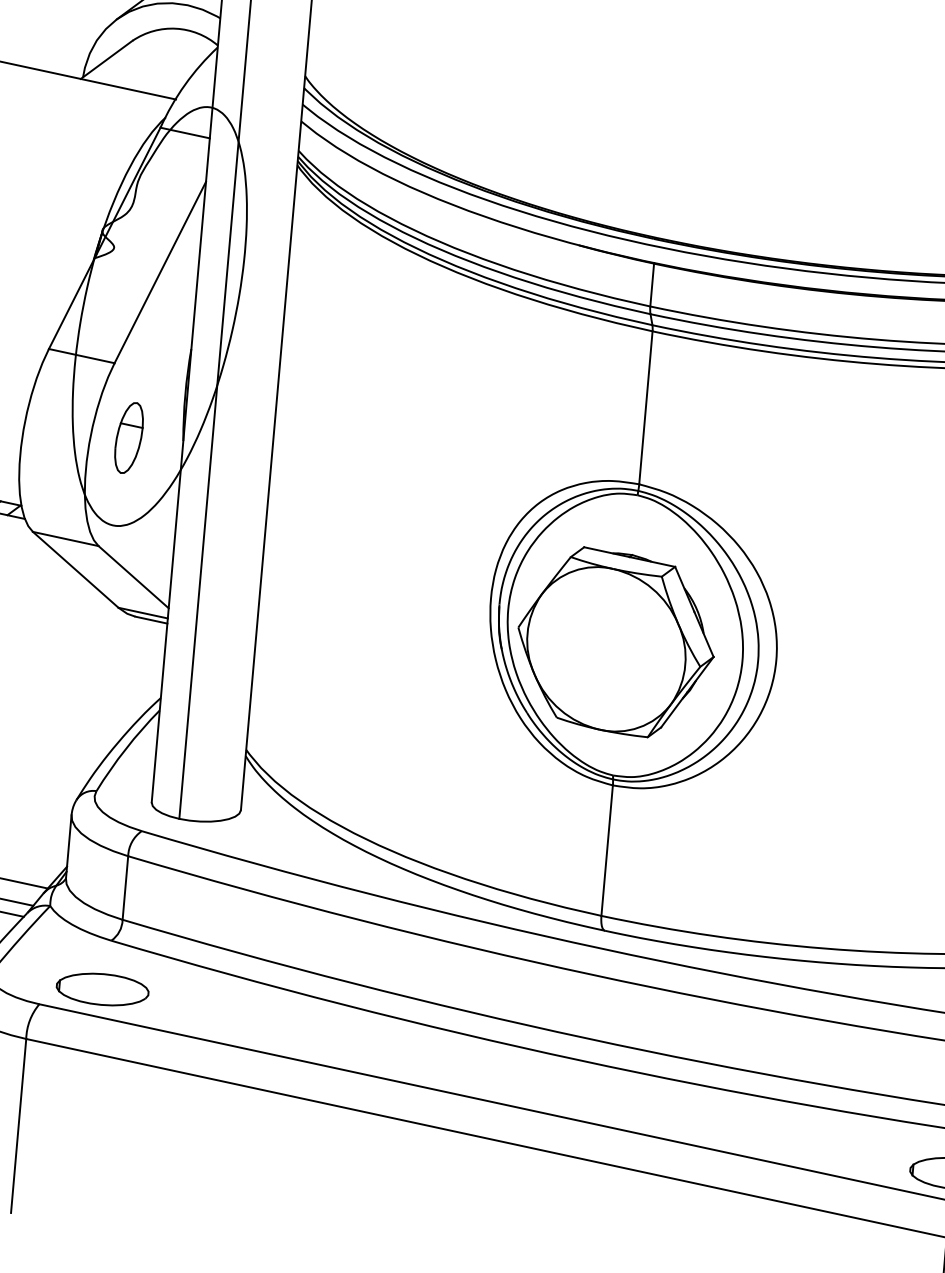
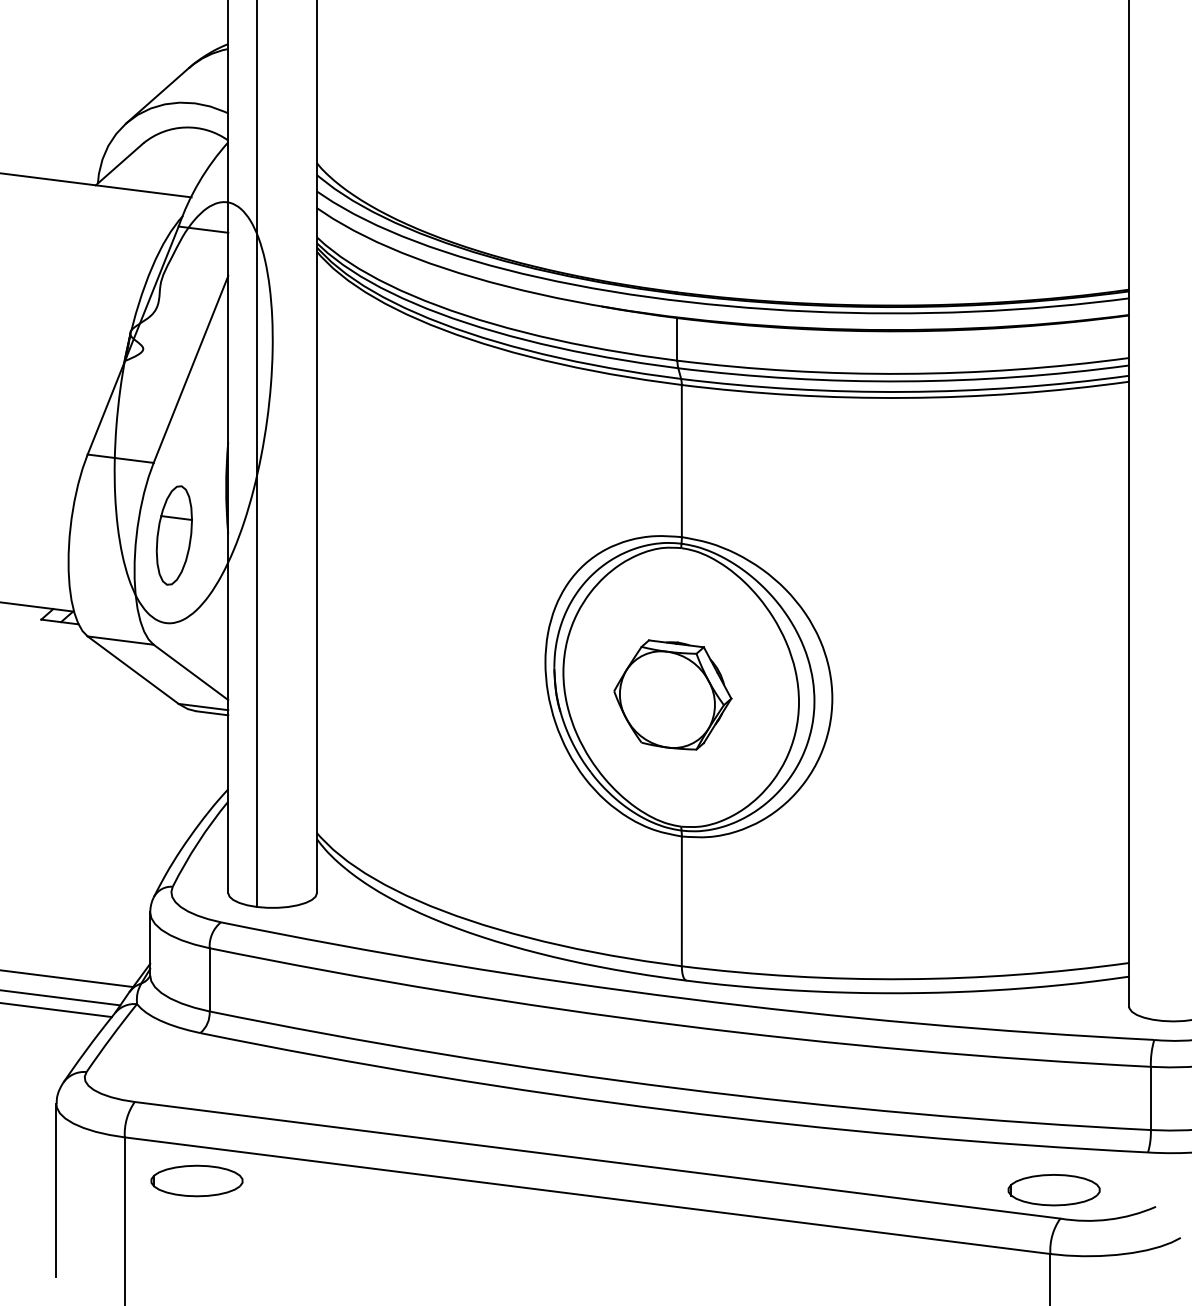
part: (129, 438) -> (174, 535), size x1.4
part: (615, 641) -> (672, 694), size x0.6
part: (102, 988) -> (196, 1180), moved

